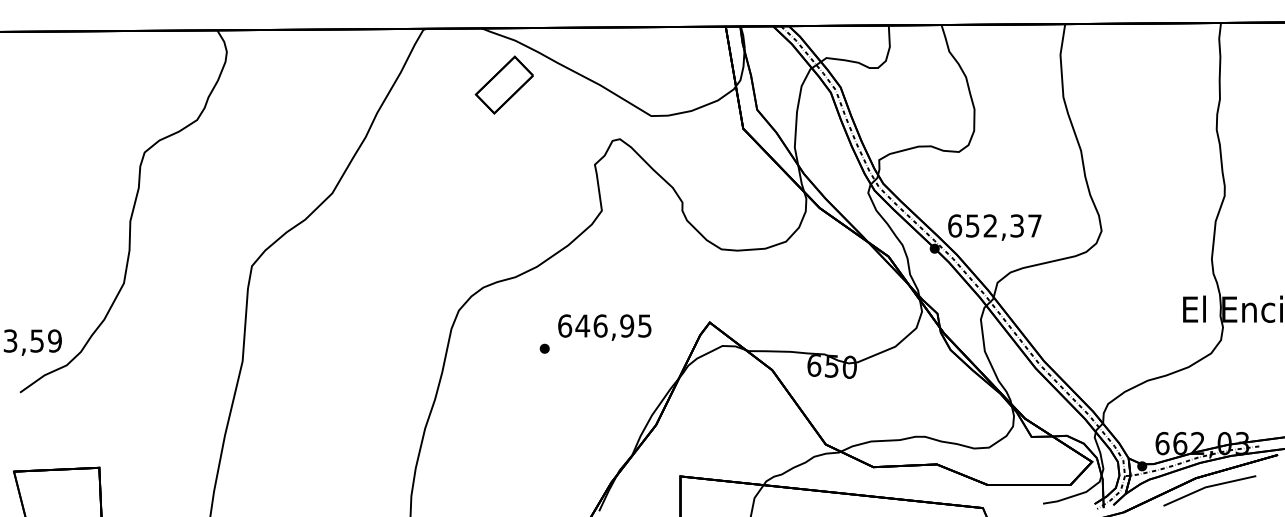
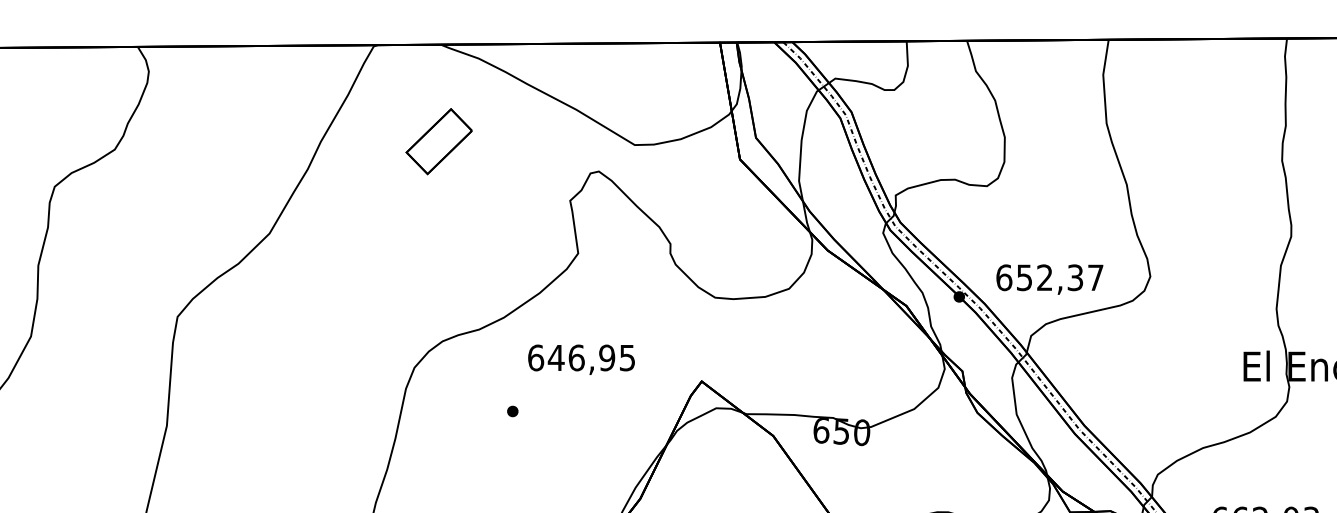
part: (503, 84) -> (438, 140), moved
text: (994, 227) -> (1049, 279), moved
text: (604, 327) -> (581, 359), moved

